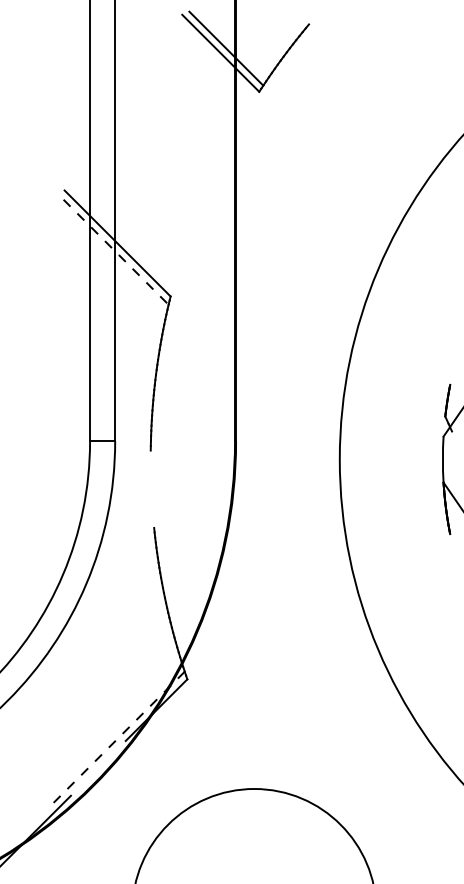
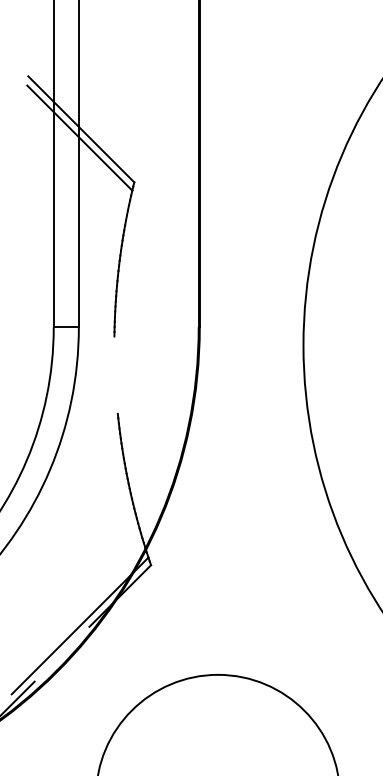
line: (116, 252) -> (80, 138), dashed -> solid
line: (116, 740) -> (80, 626), dashed -> solid

